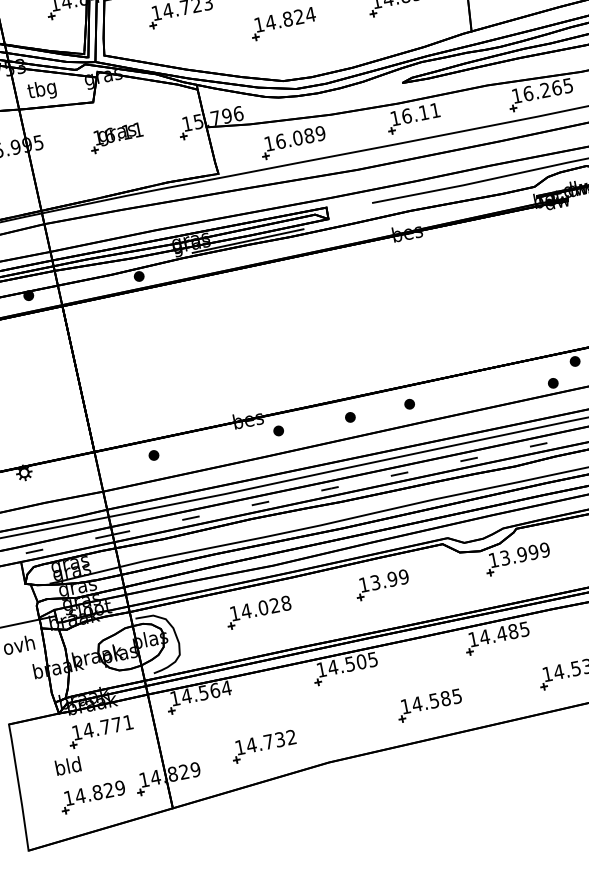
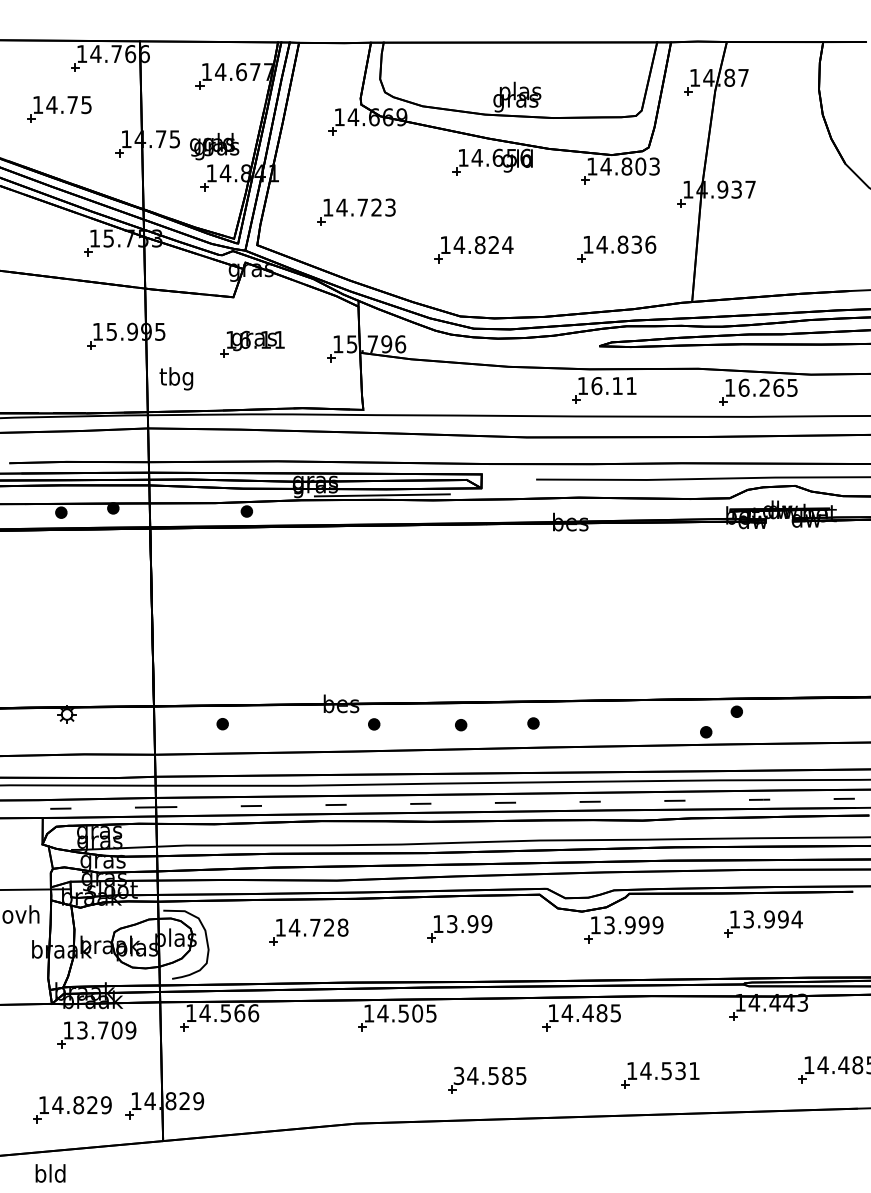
text: (42, 90) -> (176, 378), moved
part: (292, 142) -> (457, 390), removed
text: (263, 607) -> (315, 927), 14.028 -> 14.728
text: (226, 688) -> (253, 1013), 14.564 -> 14.566
text: (405, 706) -> (458, 1075), 14.585 -> 34.585
text: (108, 726) -> (106, 1030), 14.771 -> 13.709
part: (263, 746) -> (283, 1089), removed
text: (68, 766) -> (50, 1173), moved

